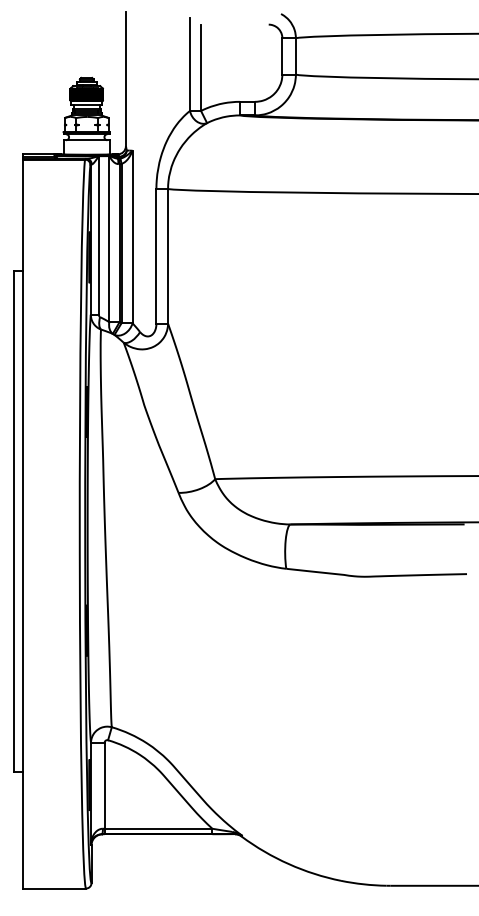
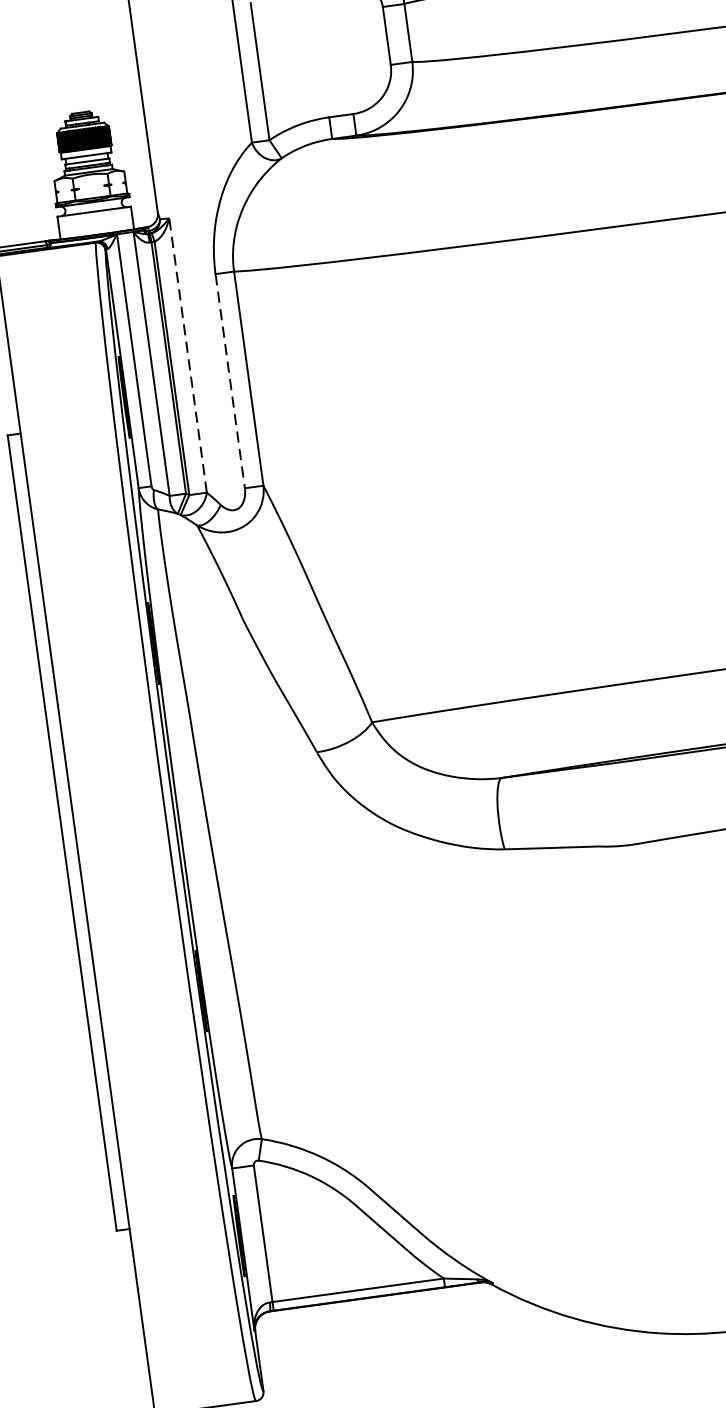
line: (132, 236) -> (187, 354), solid -> dashed
line: (156, 256) -> (230, 381), solid -> dashed

